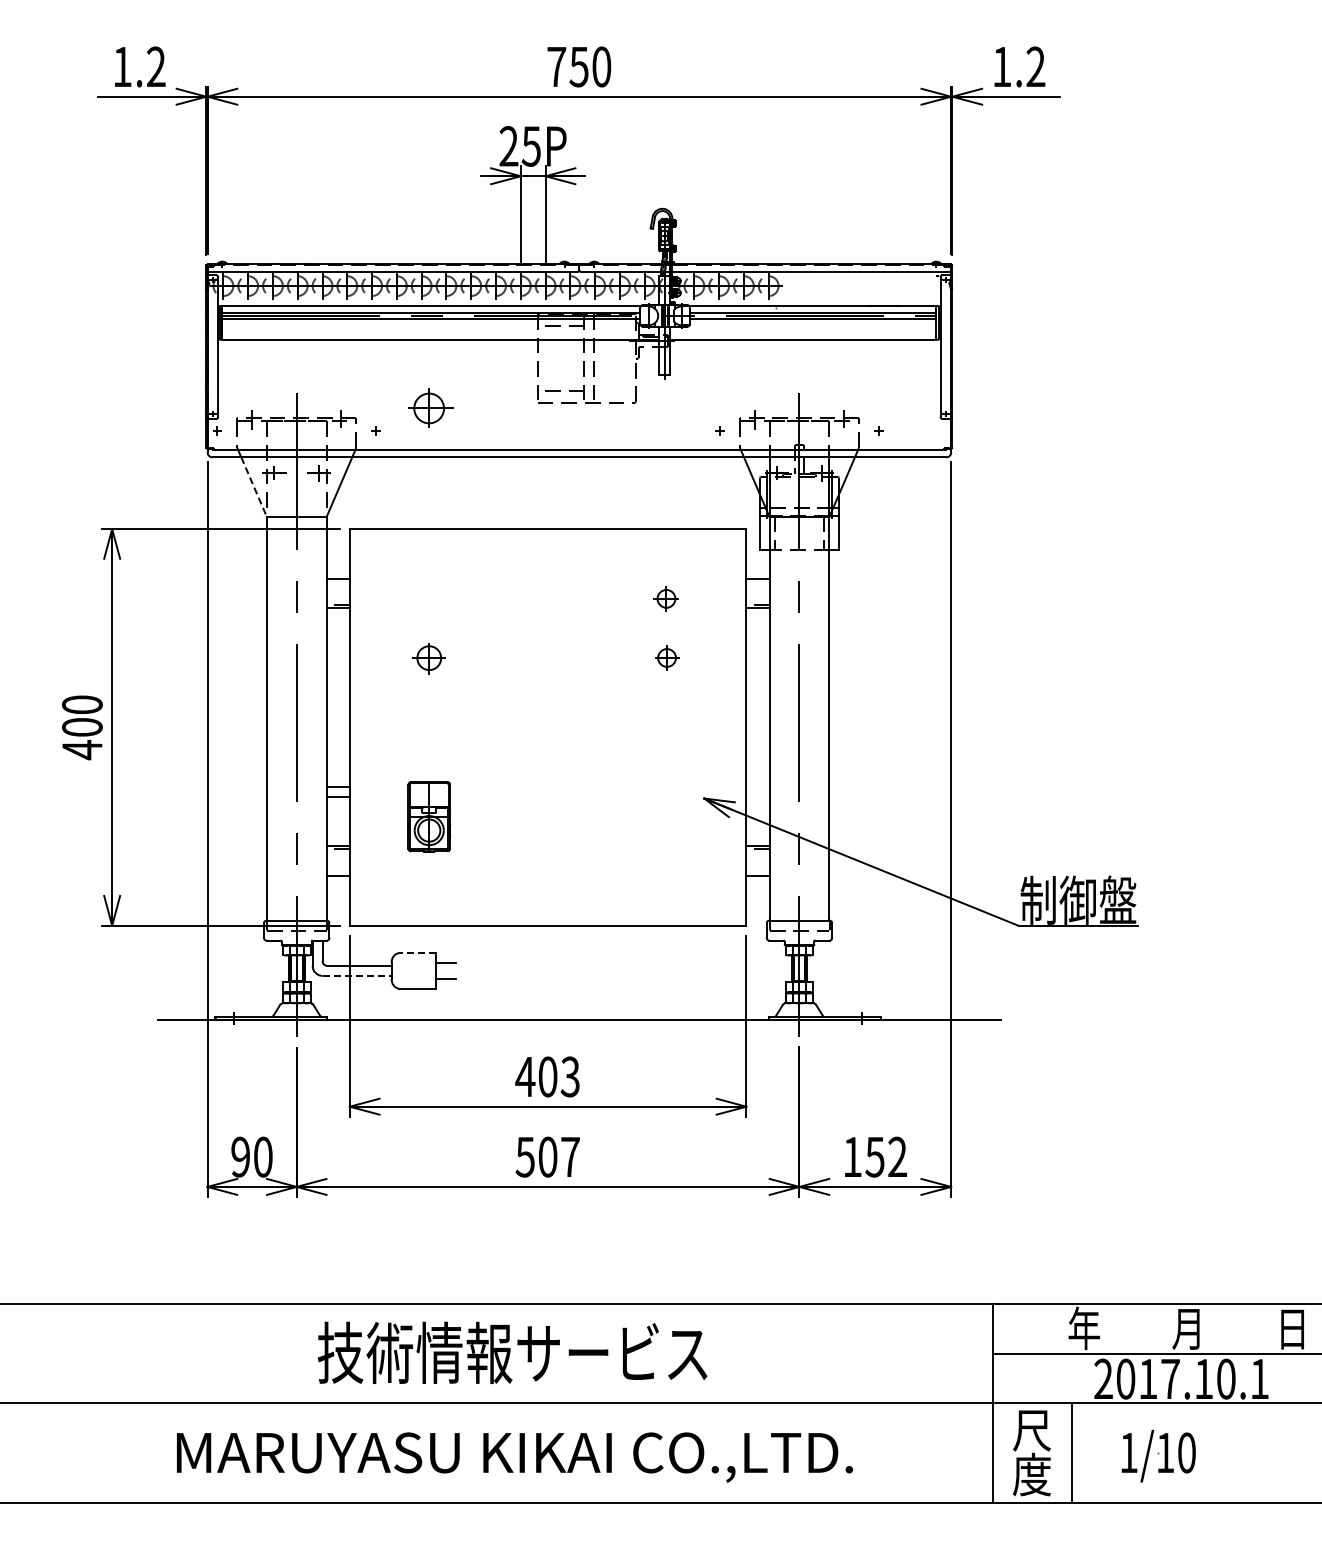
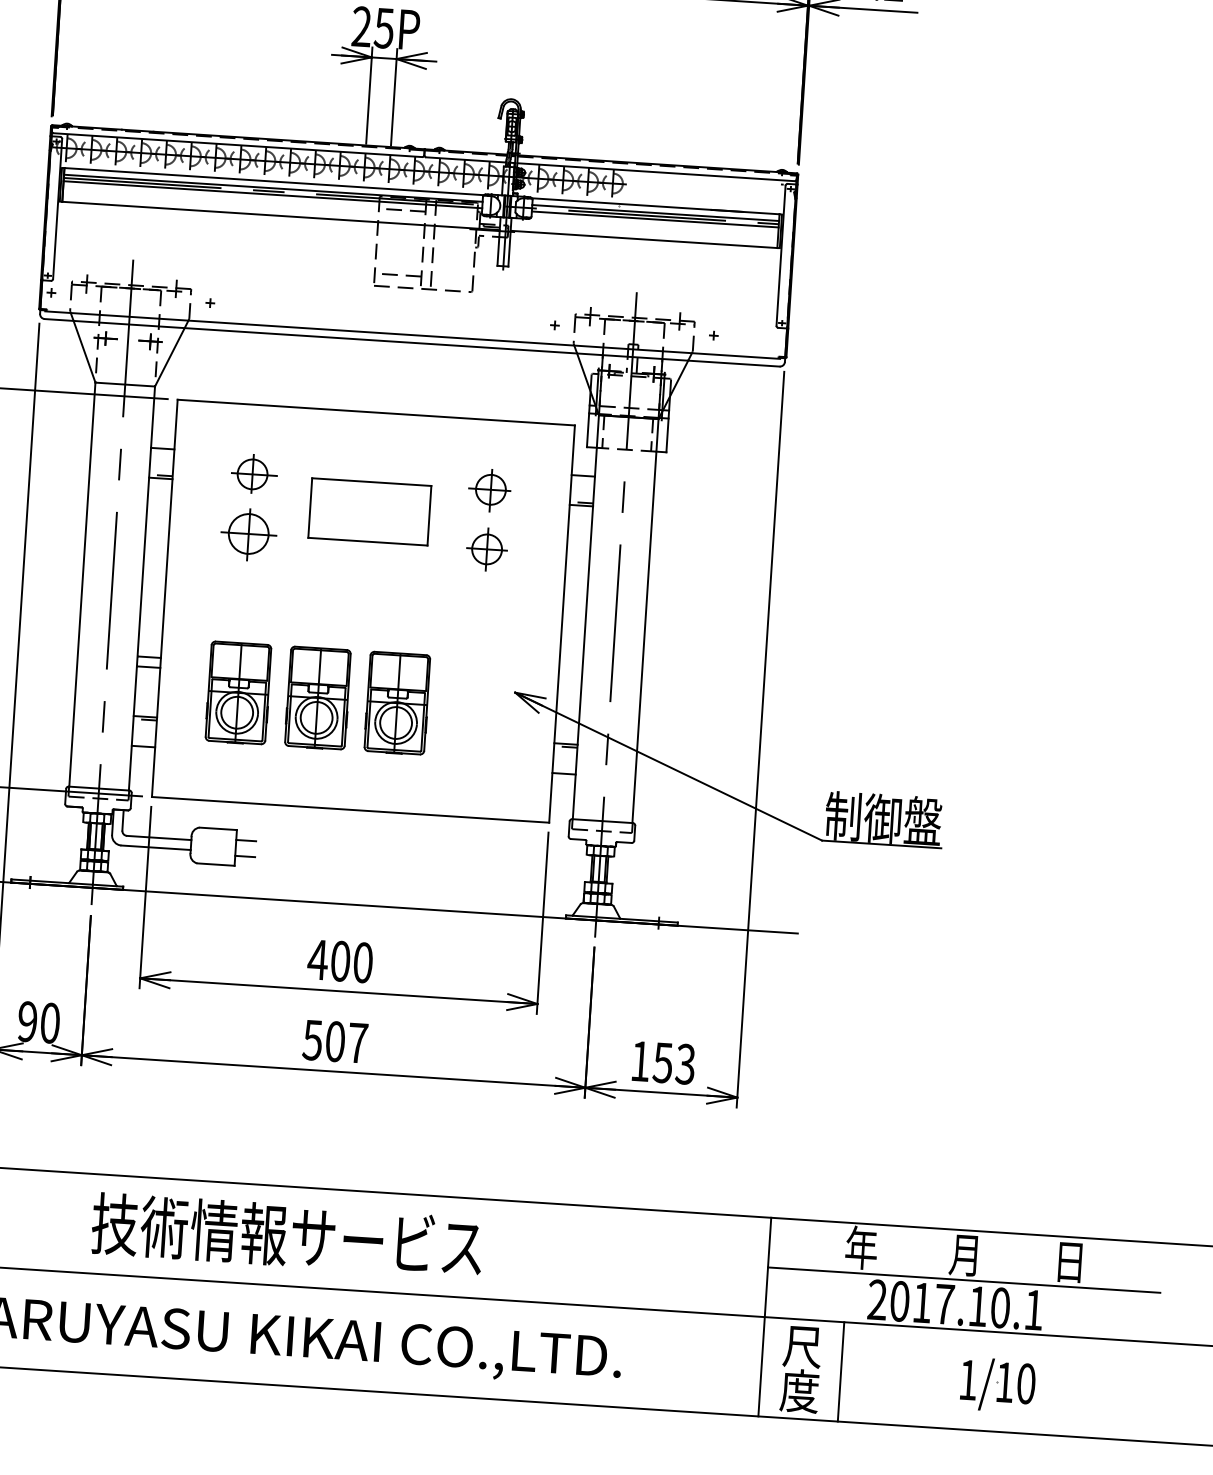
part: (430, 407) -> (254, 473), moved
line: (254, 487) -> (84, 351), dashed -> solid
part: (665, 599) -> (489, 490), size x1.67
part: (548, 627) -> (370, 511), added
part: (666, 657) -> (486, 548), size x1.67
part: (429, 658) -> (249, 534), size x1.67
part: (429, 816) -> (238, 692), size x1.43
part: (508, 816) -> (317, 697), added
part: (587, 816) -> (397, 703), added
line: (417, 953) -> (217, 829), dashed -> solid
line: (357, 975) -> (156, 847), dashed -> solid
text: (569, 1076) -> (362, 962), 403 -> 400
text: (897, 1157) -> (685, 1064), 152 -> 153
part: (1158, 1455) -> (997, 1384), moved

